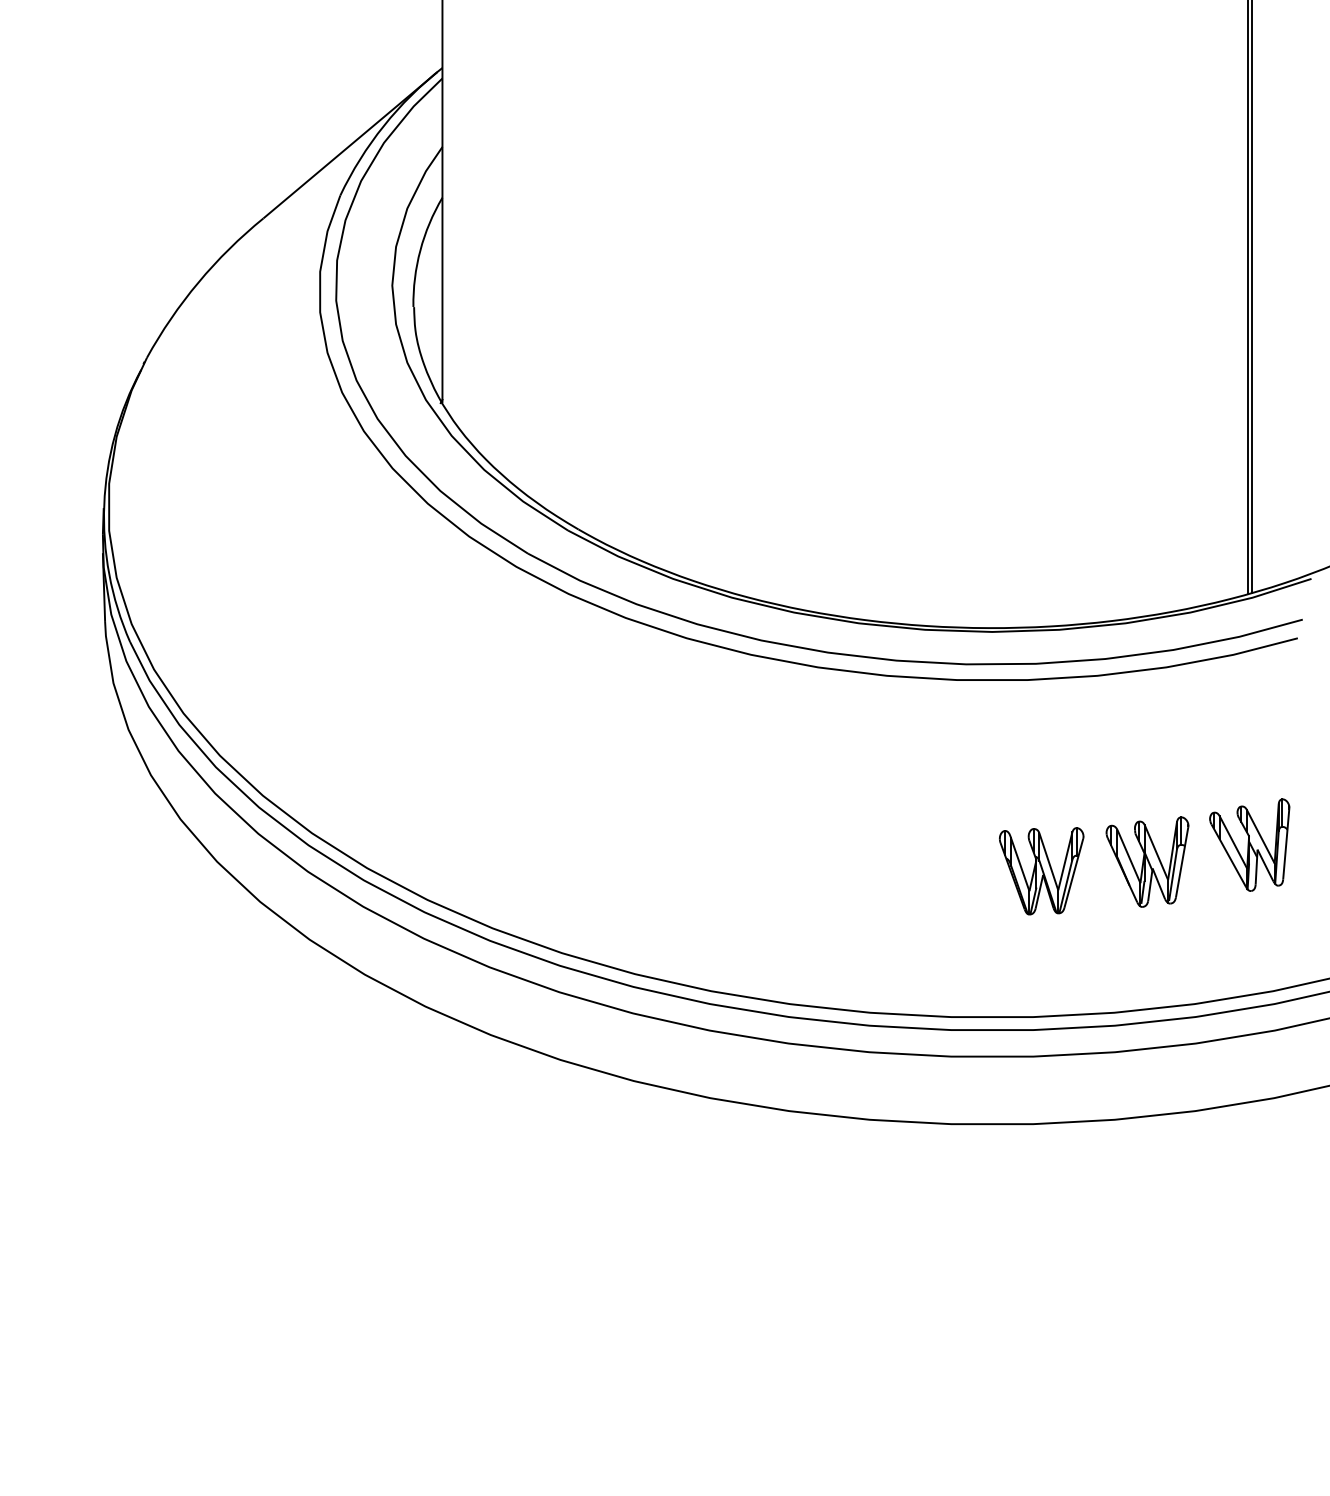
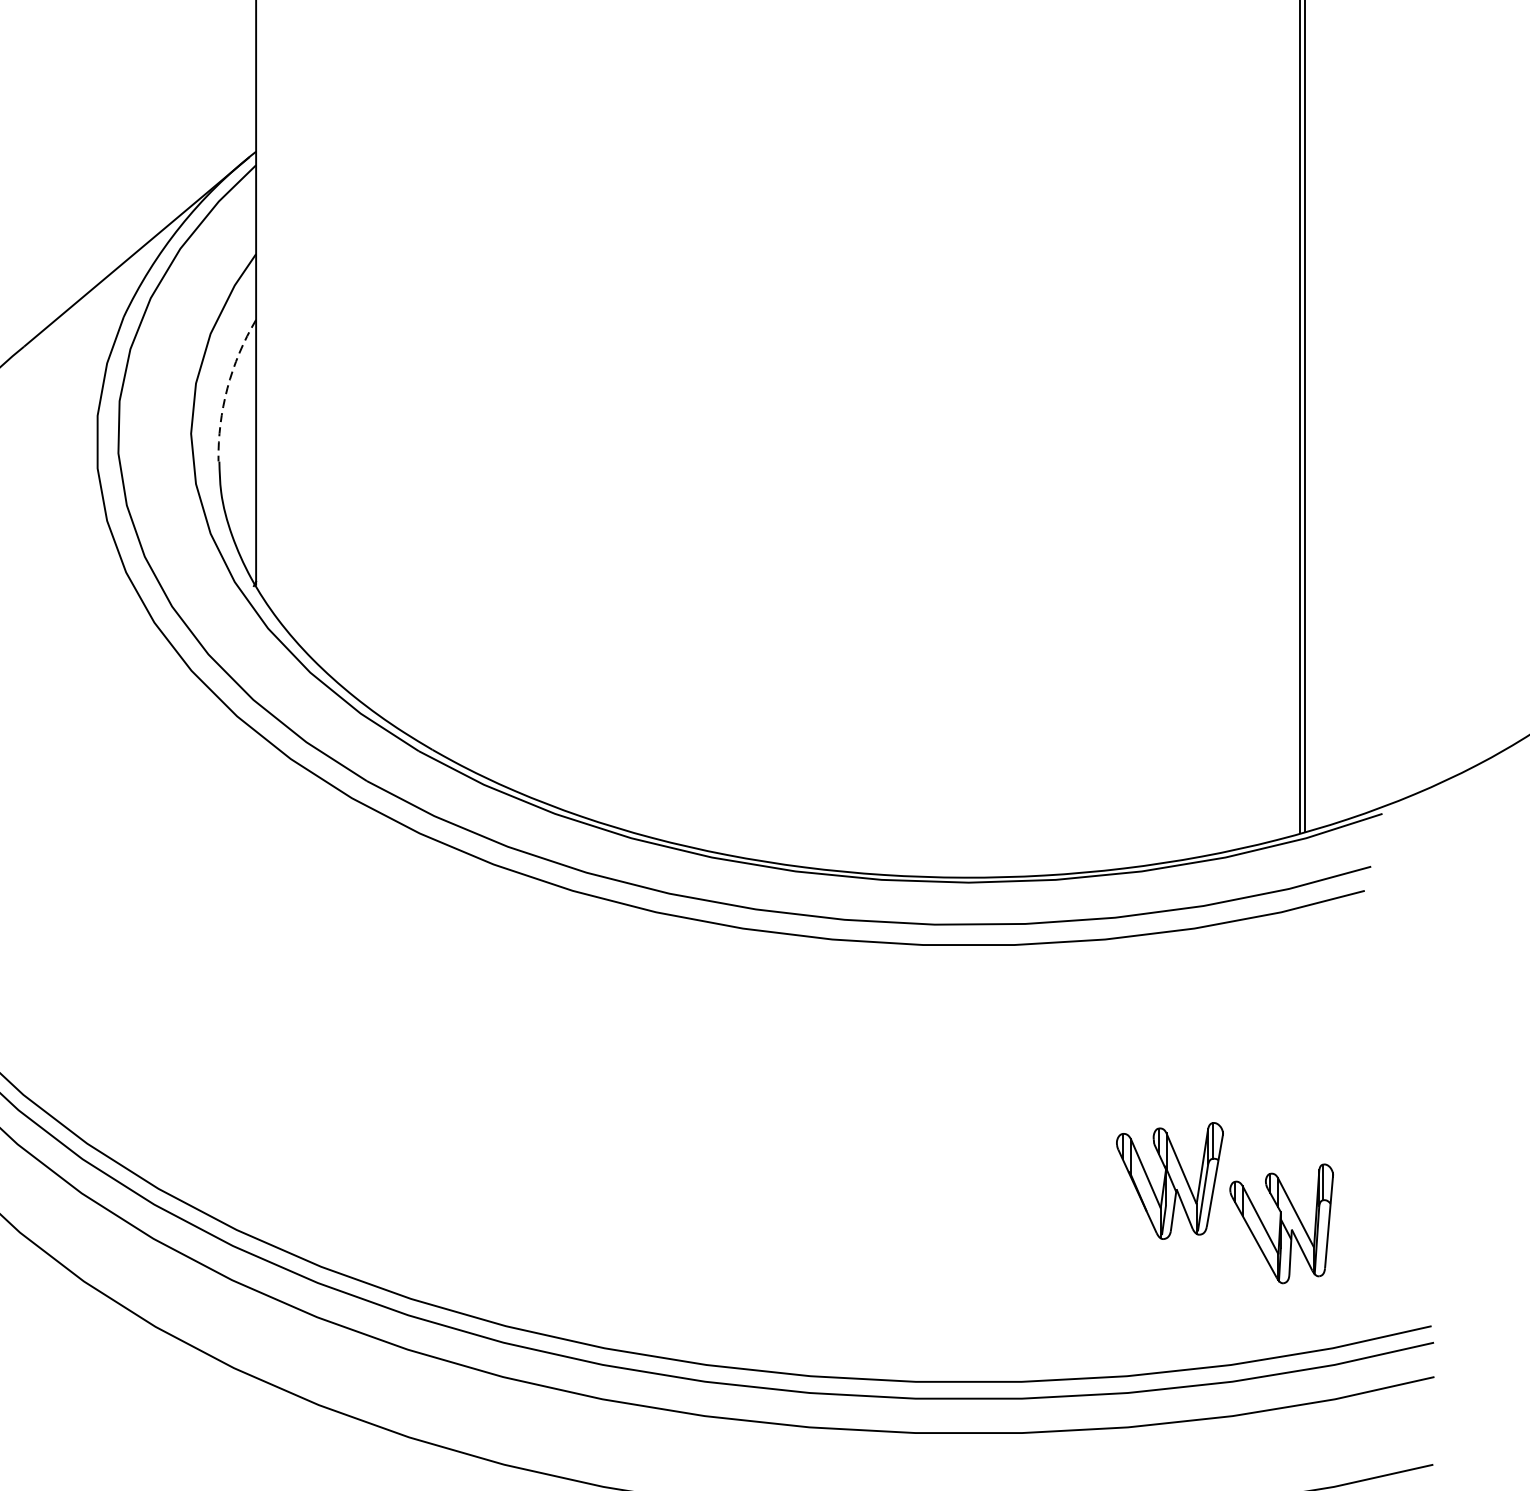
arc: (420, 250) -> (227, 388), solid -> dashed
part: (1249, 844) -> (1281, 1222), moved
part: (1041, 871) -> (1032, 1193), removed

